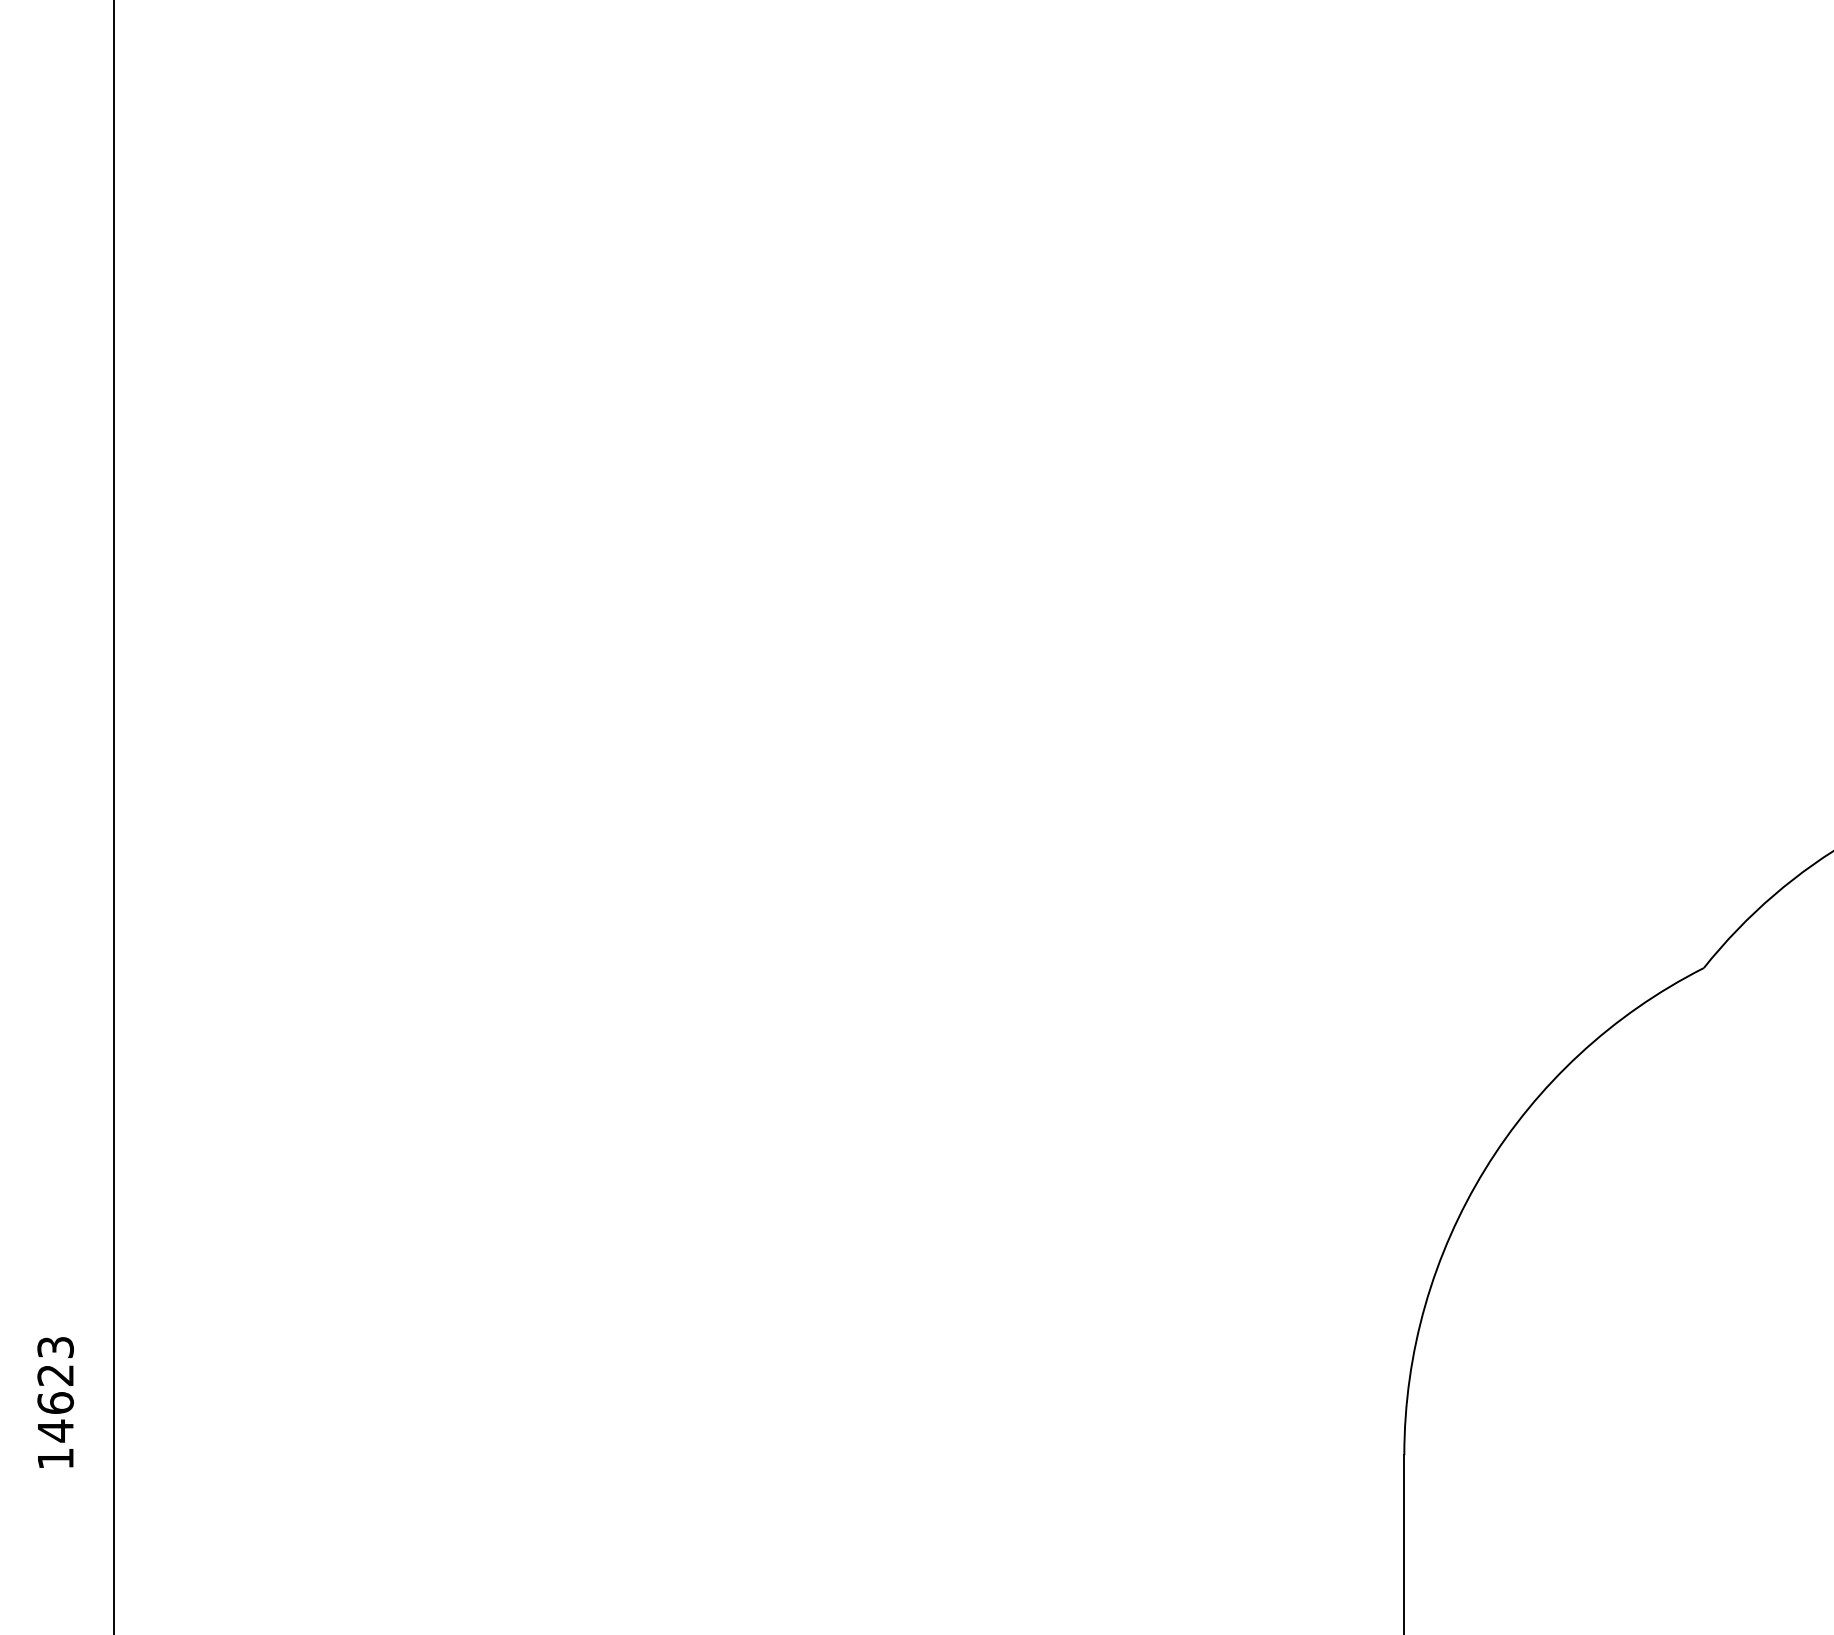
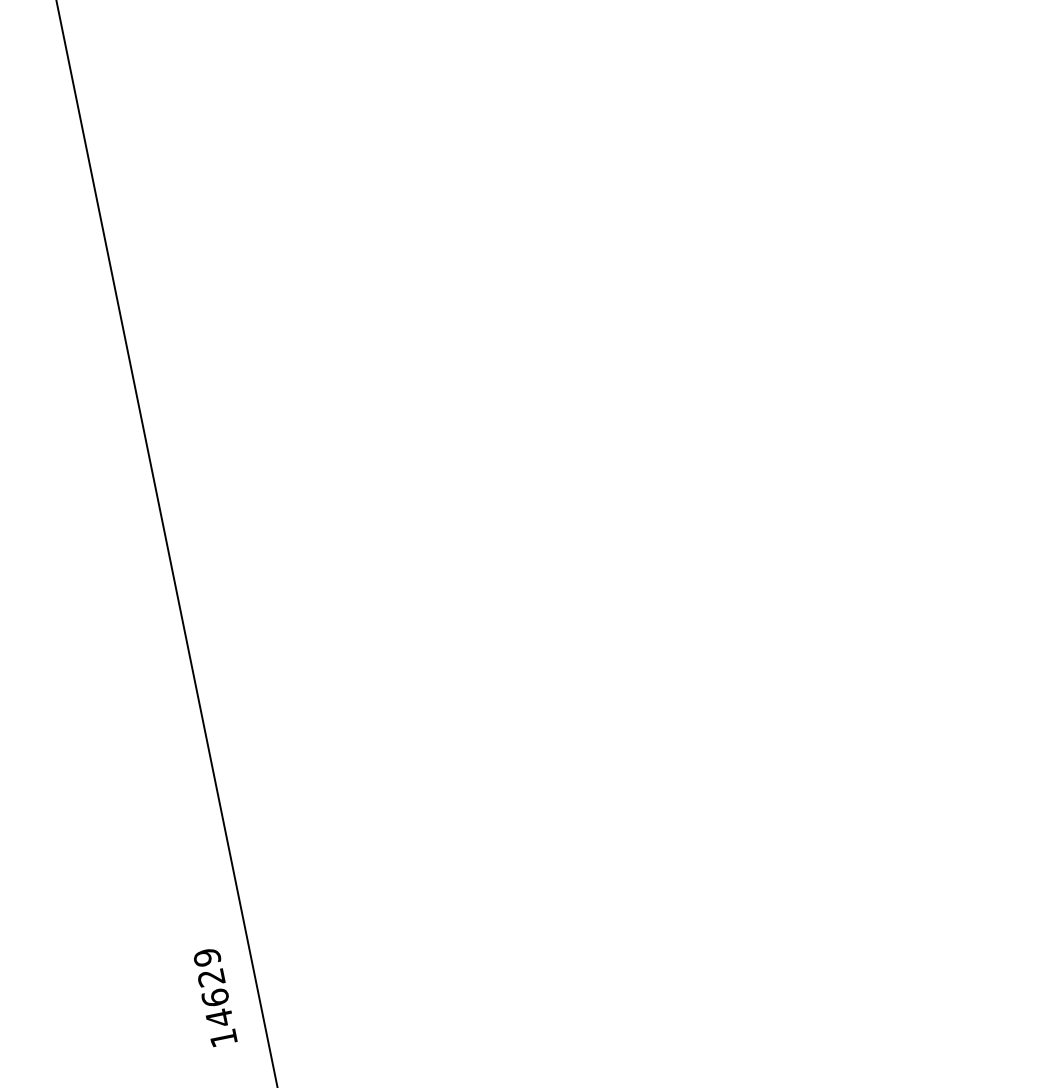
text: (55, 1347) -> (207, 957), 14623 -> 14629

